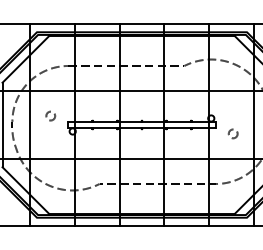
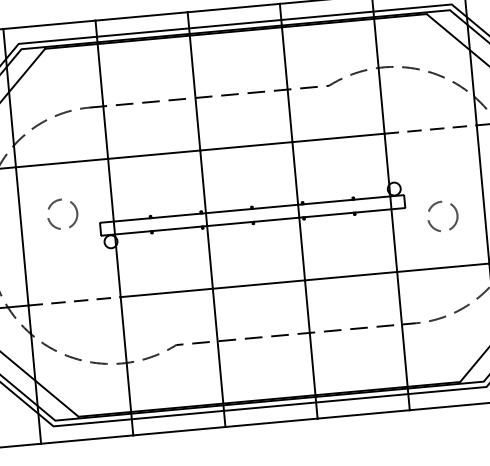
line: (231, 91) -> (430, 129), solid -> dashed
circle: (50, 115) -> (62, 213), size x1.6
circle: (232, 133) -> (440, 215), size x1.6
line: (53, 158) -> (76, 301), solid -> dashed

